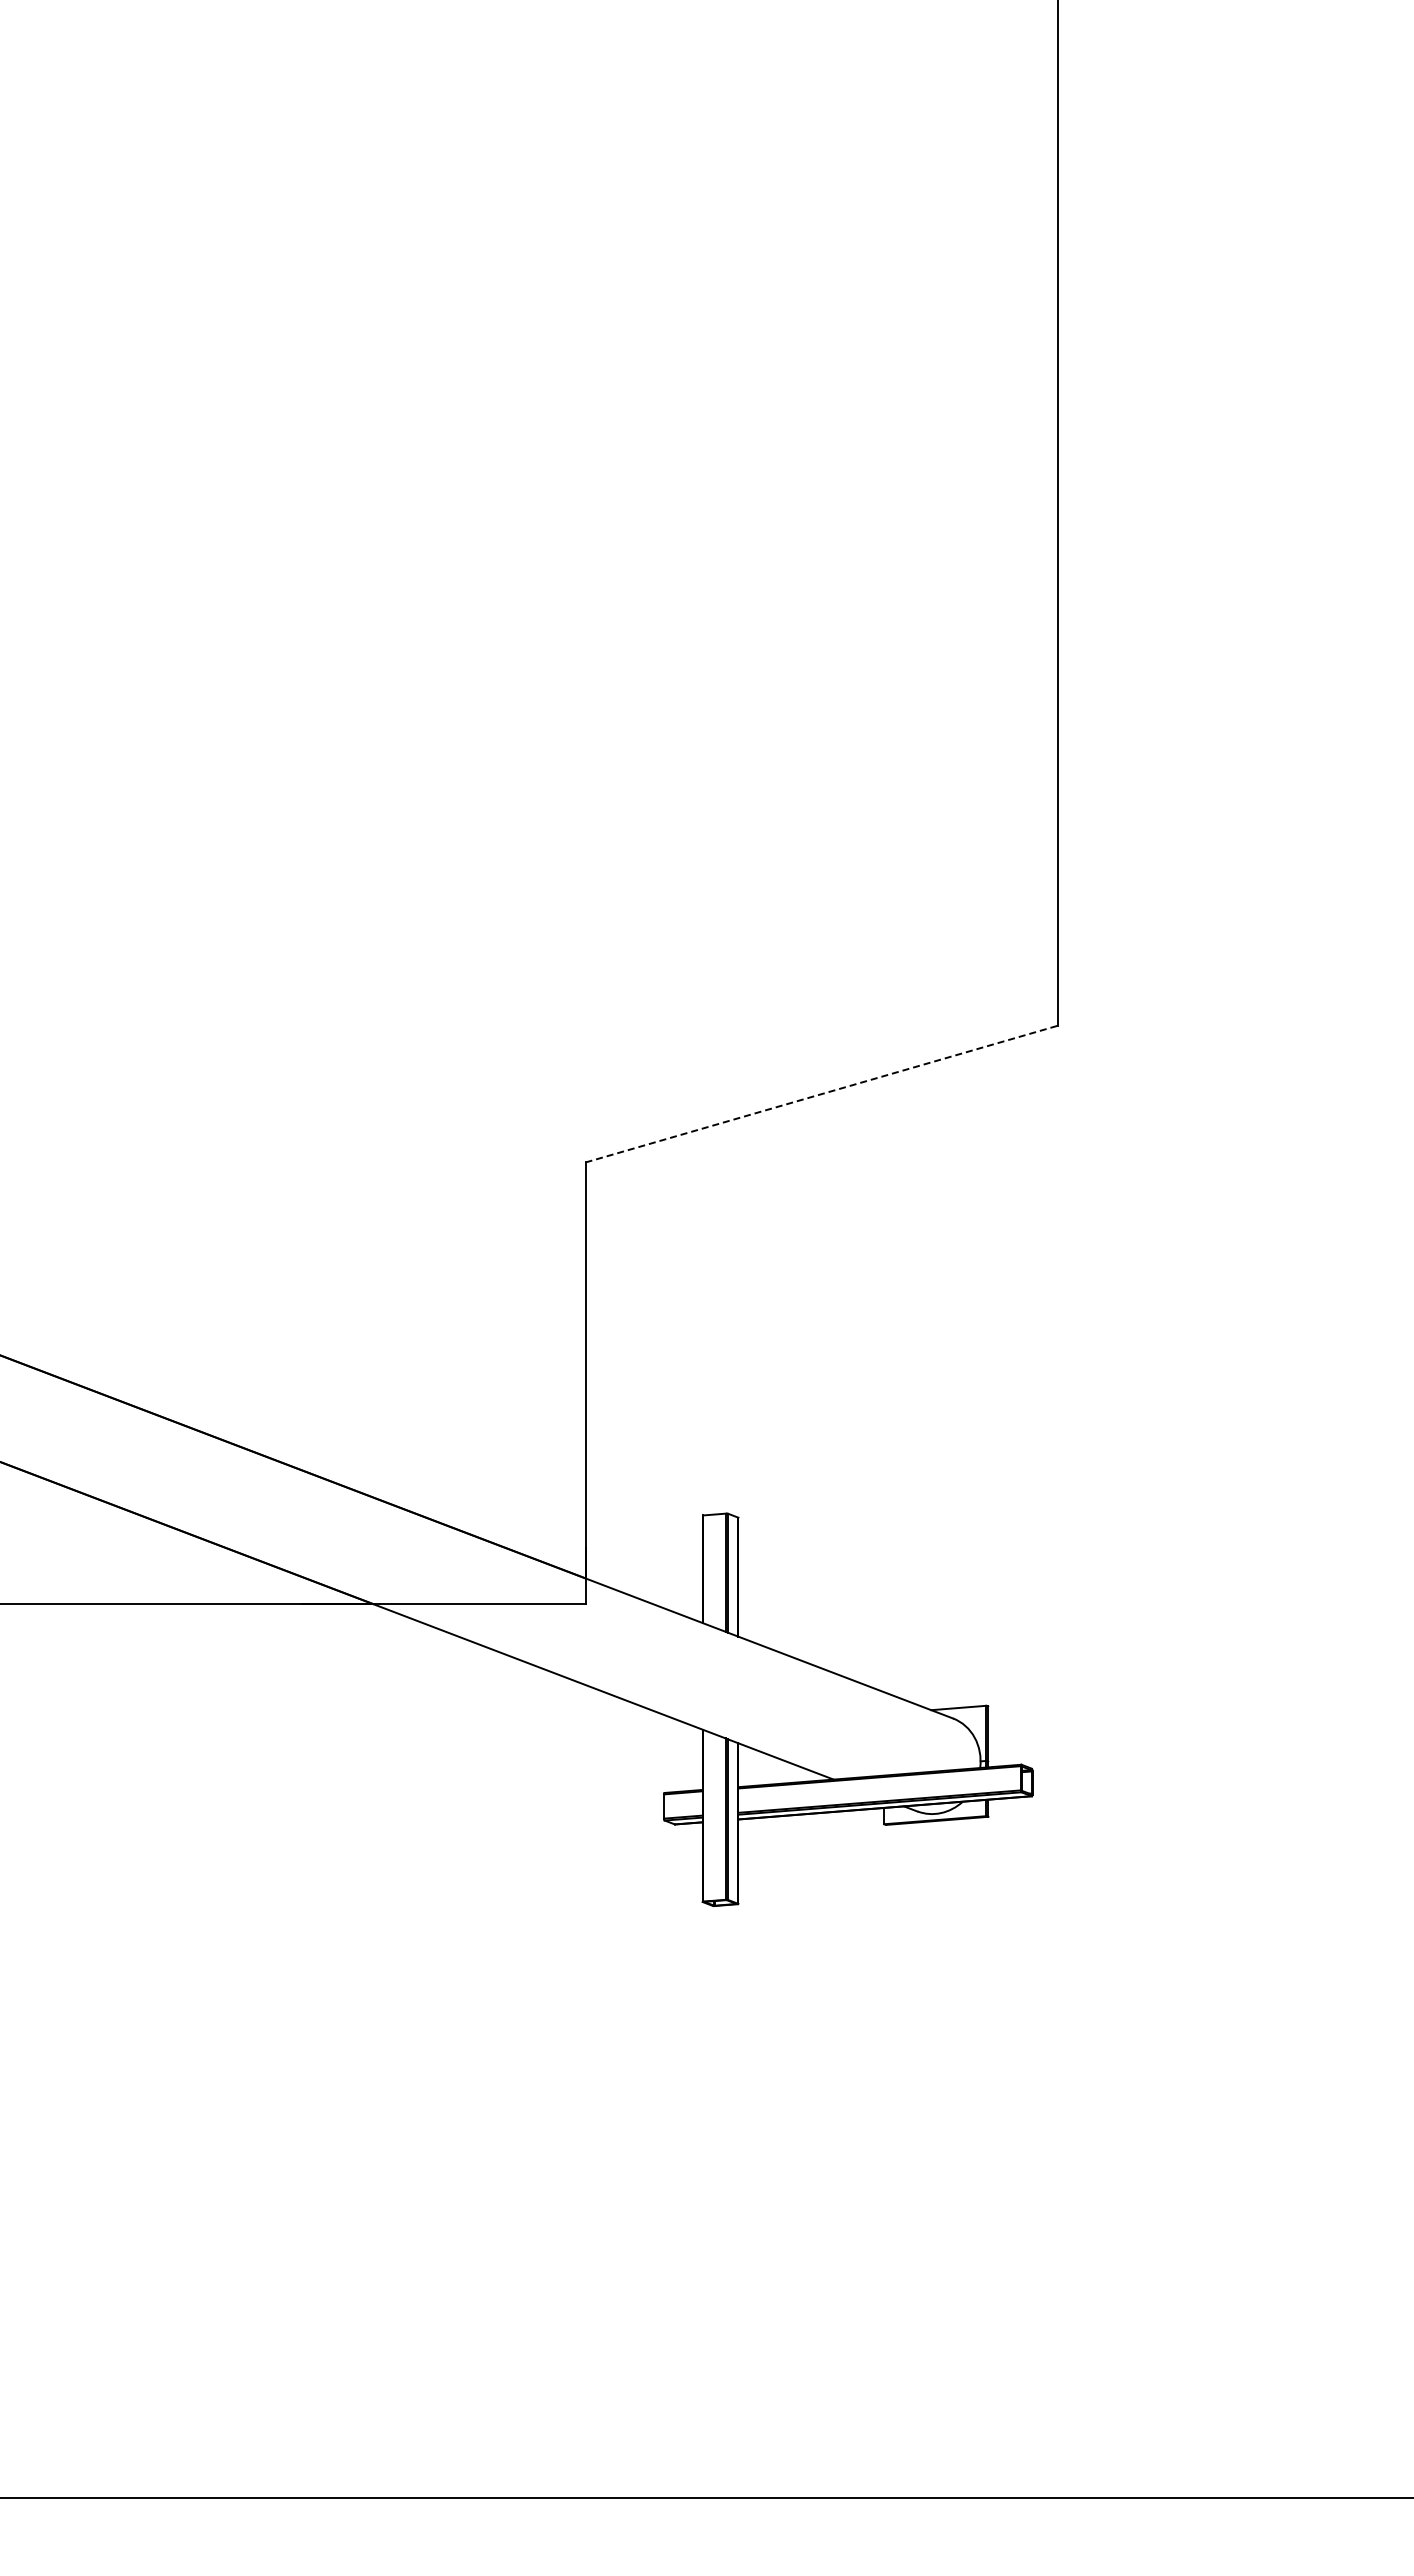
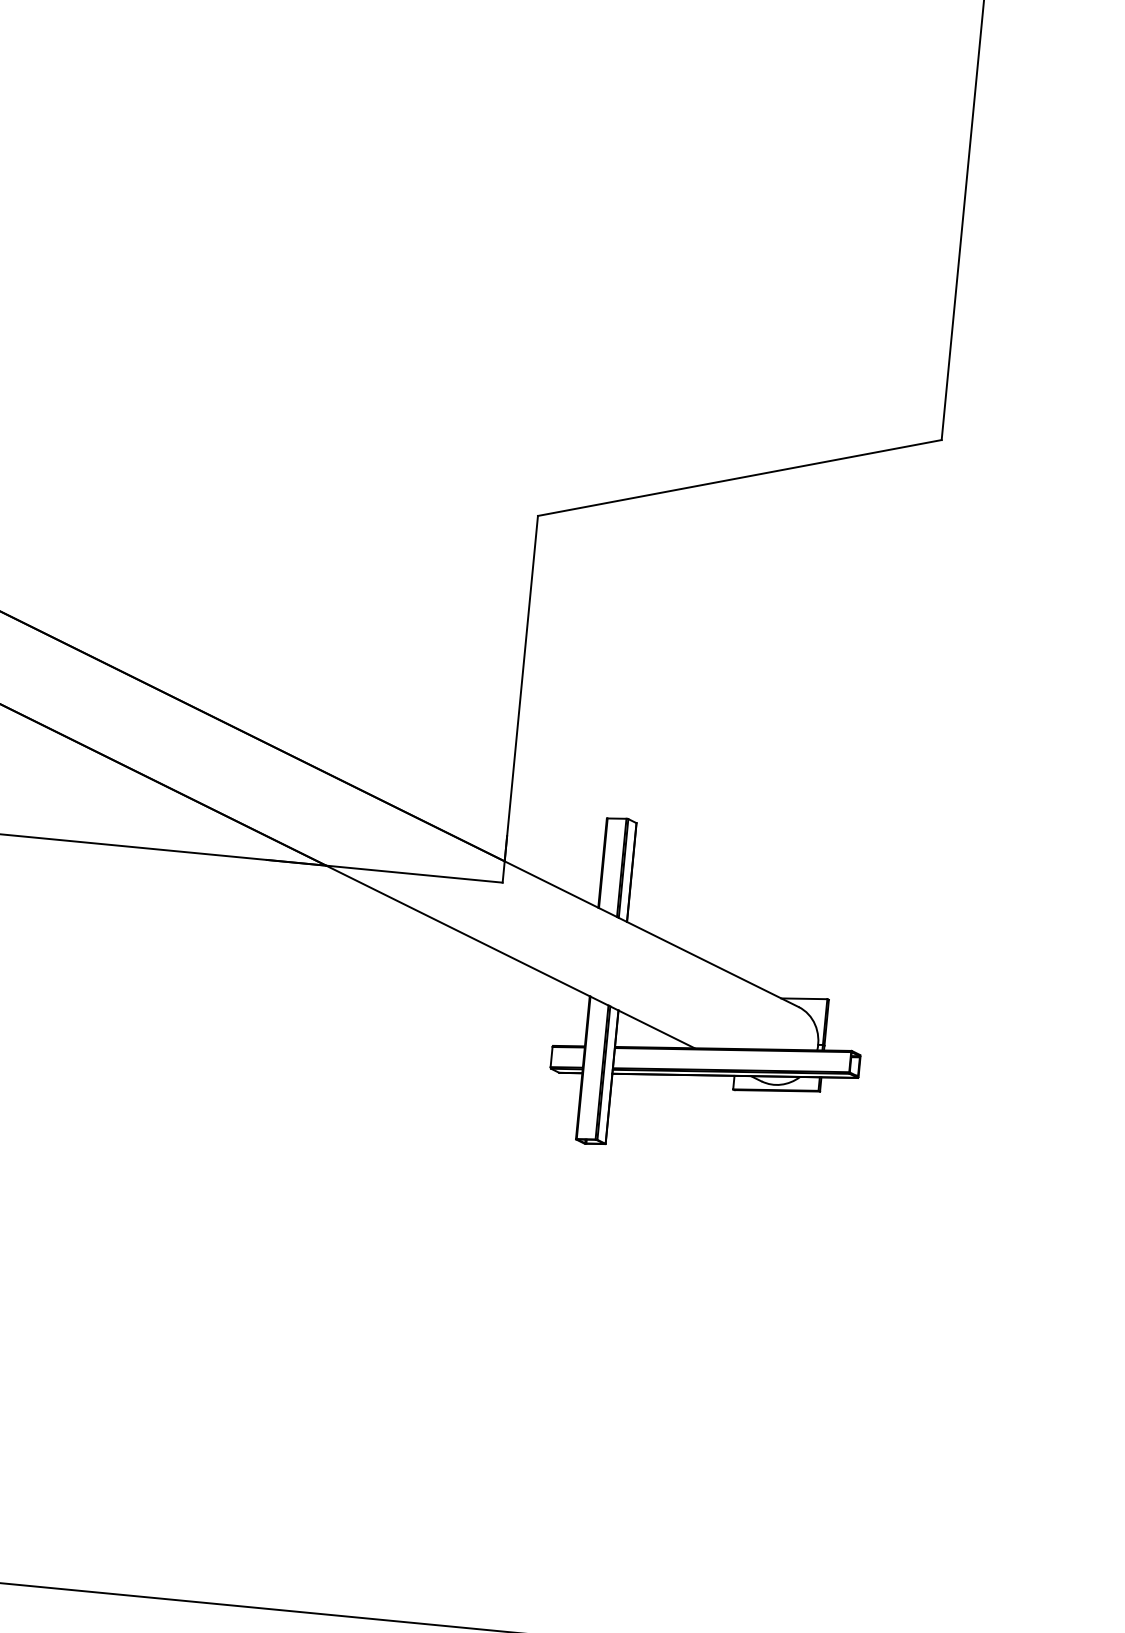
line: (822, 1093) -> (740, 477), dashed -> solid

